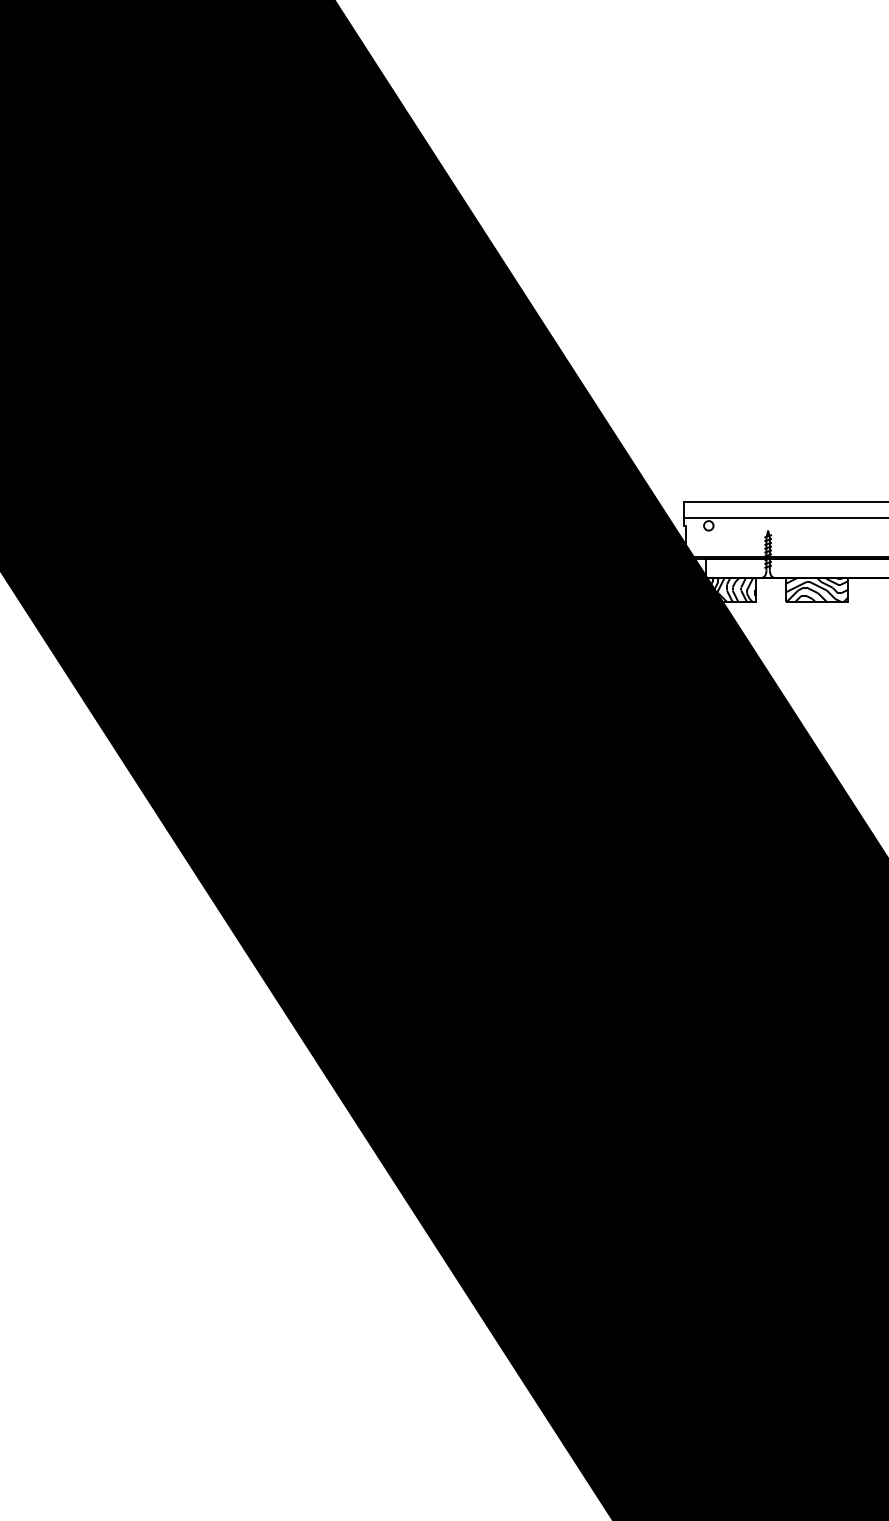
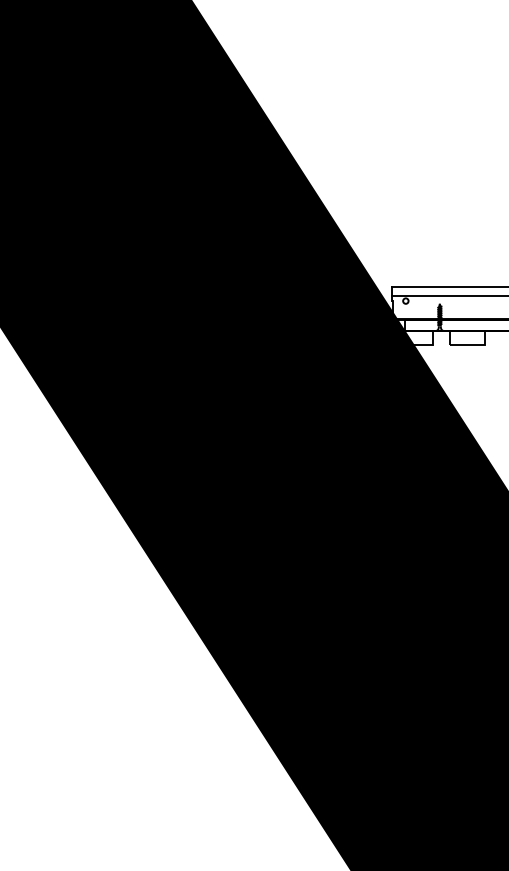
hatch: (725, 589) -> (415, 337), removed
hatch: (816, 589) -> (467, 337), removed

